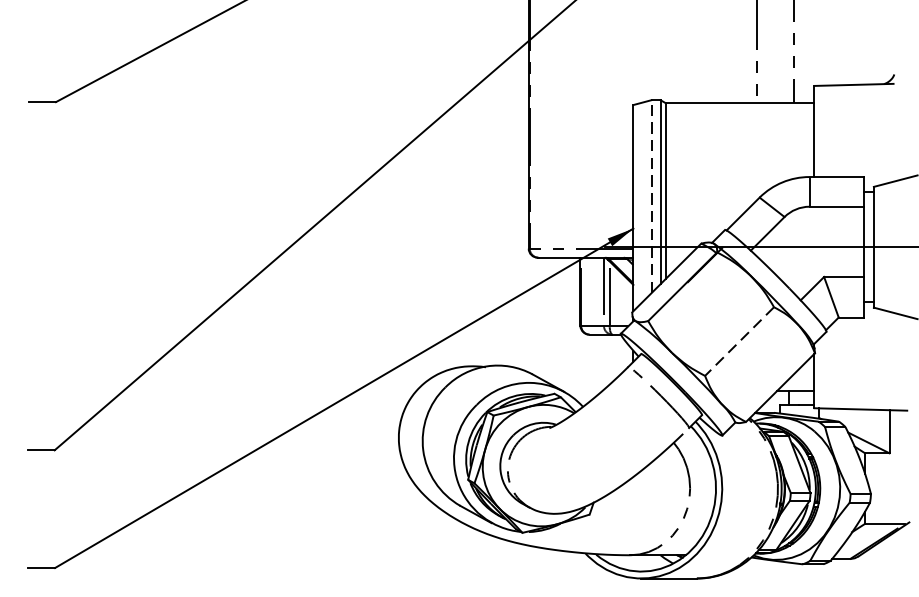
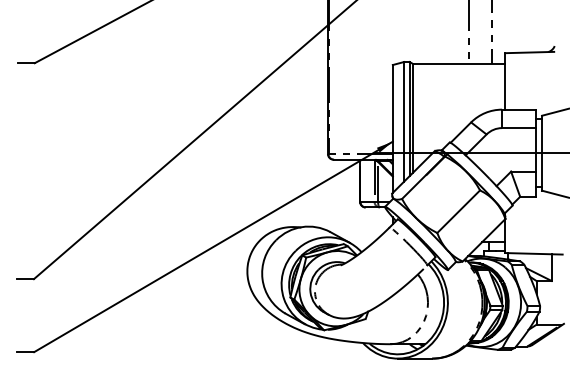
line: (652, 196) -> (404, 121), dashed -> solid
line: (739, 342) -> (458, 212), dashed -> solid

